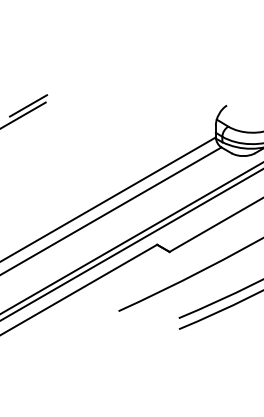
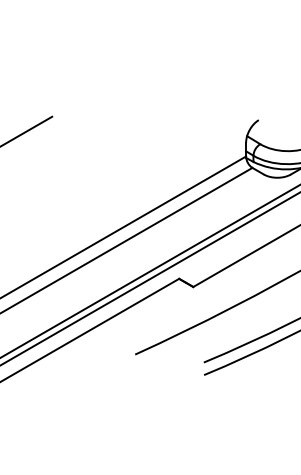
line: (28, 105) -> (32, 120), removed

